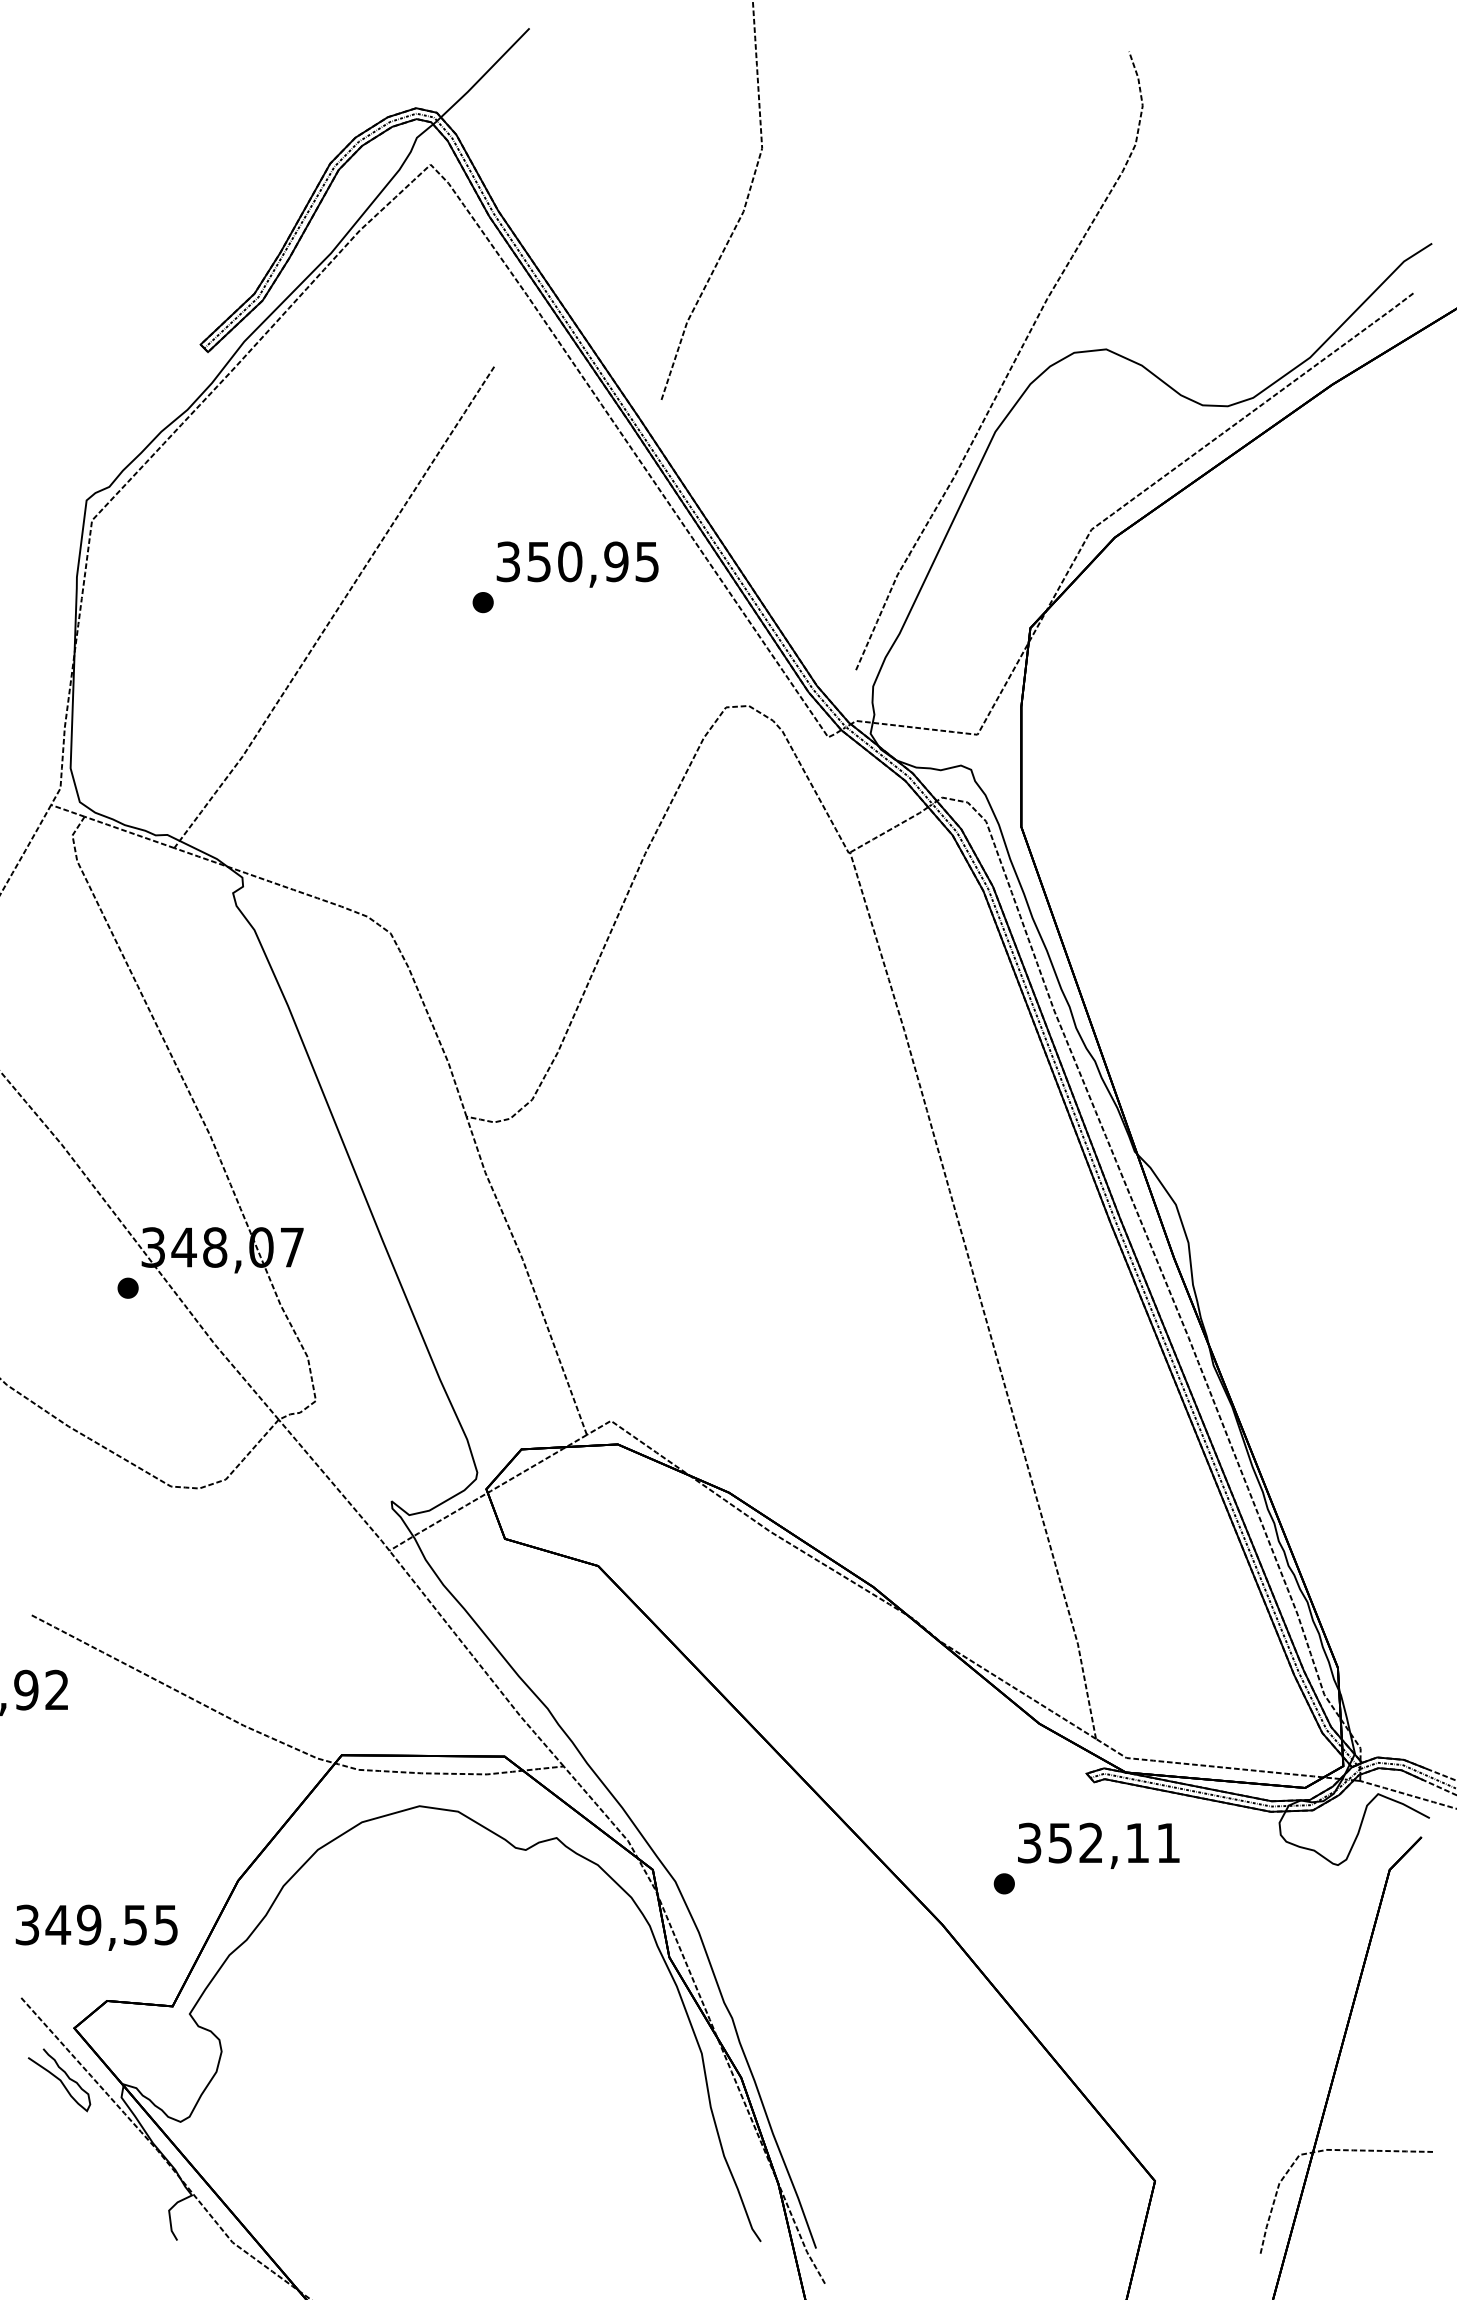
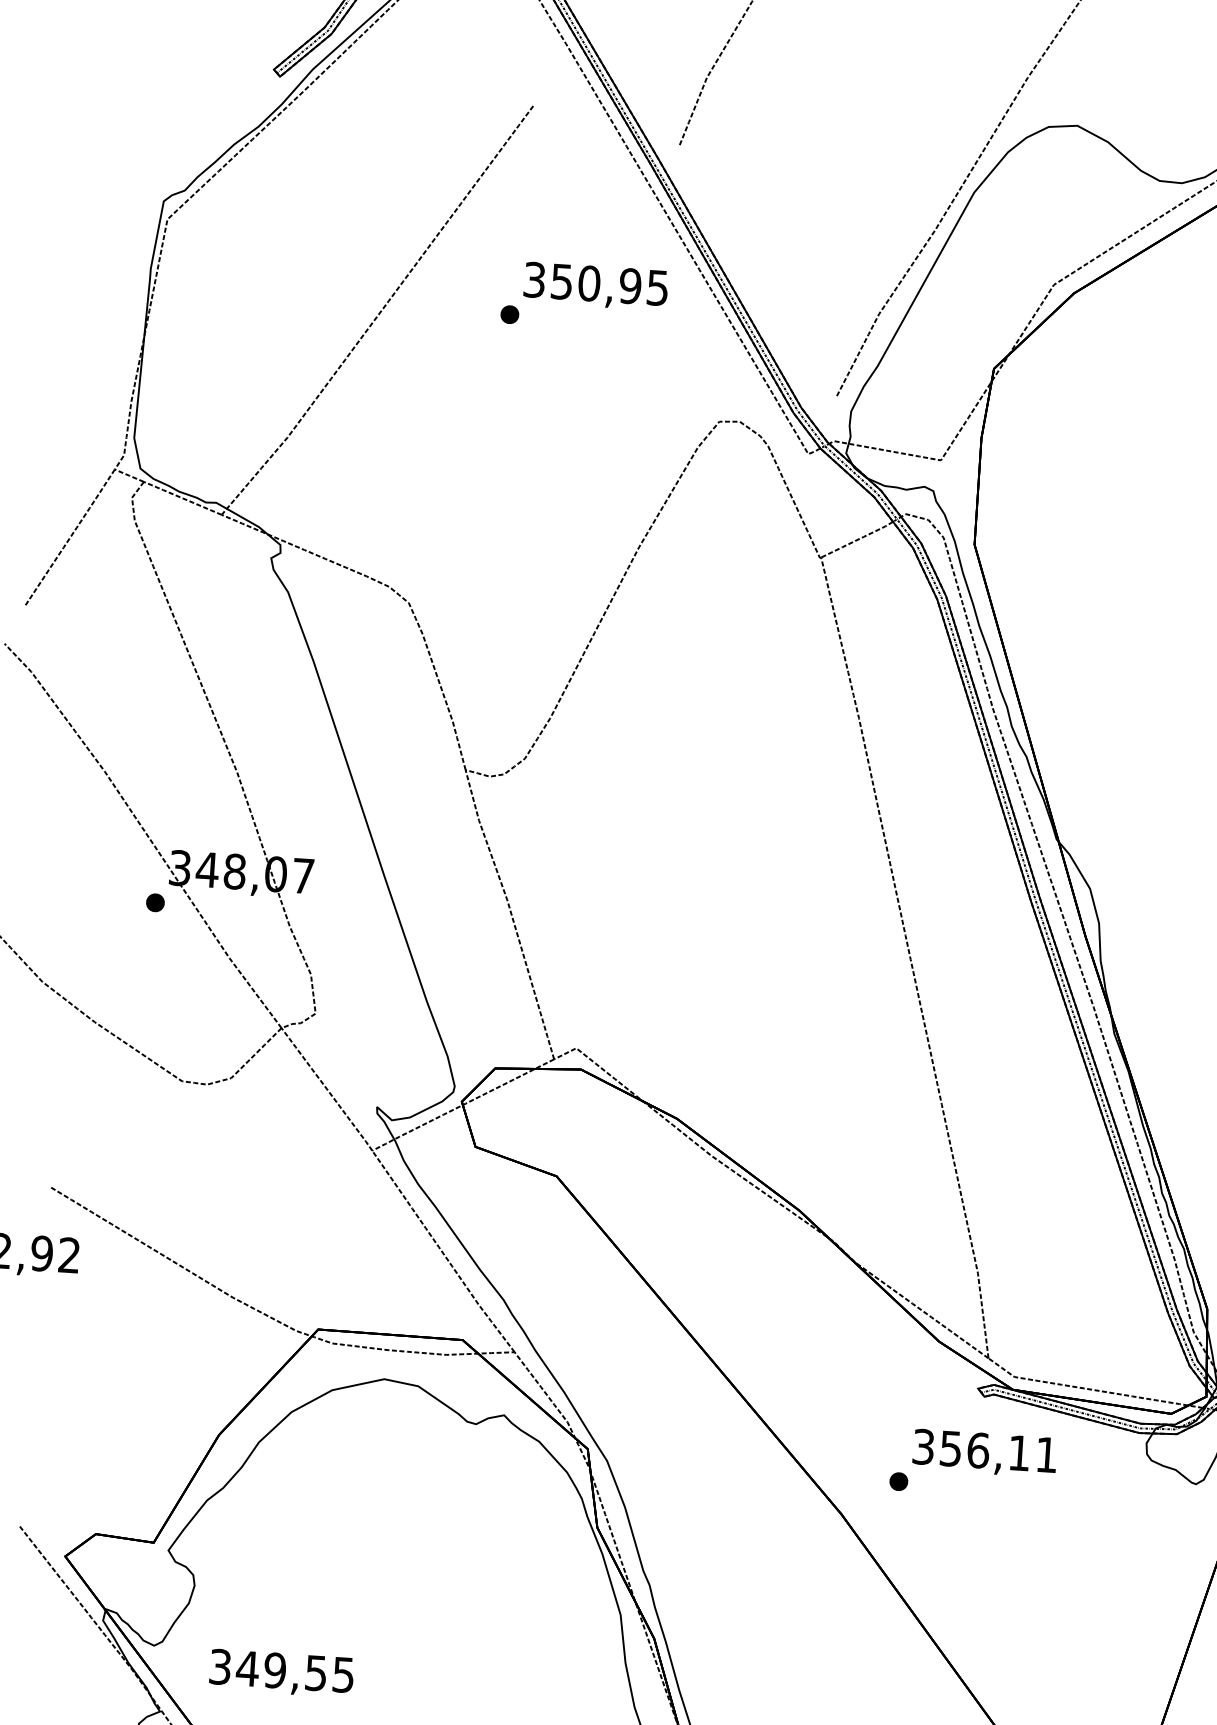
text: (1091, 1842) -> (978, 1449), 352,11 -> 356,11
text: (96, 1927) -> (281, 1673), moved
curve: (59, 2080) -> (49, 1601), removed

